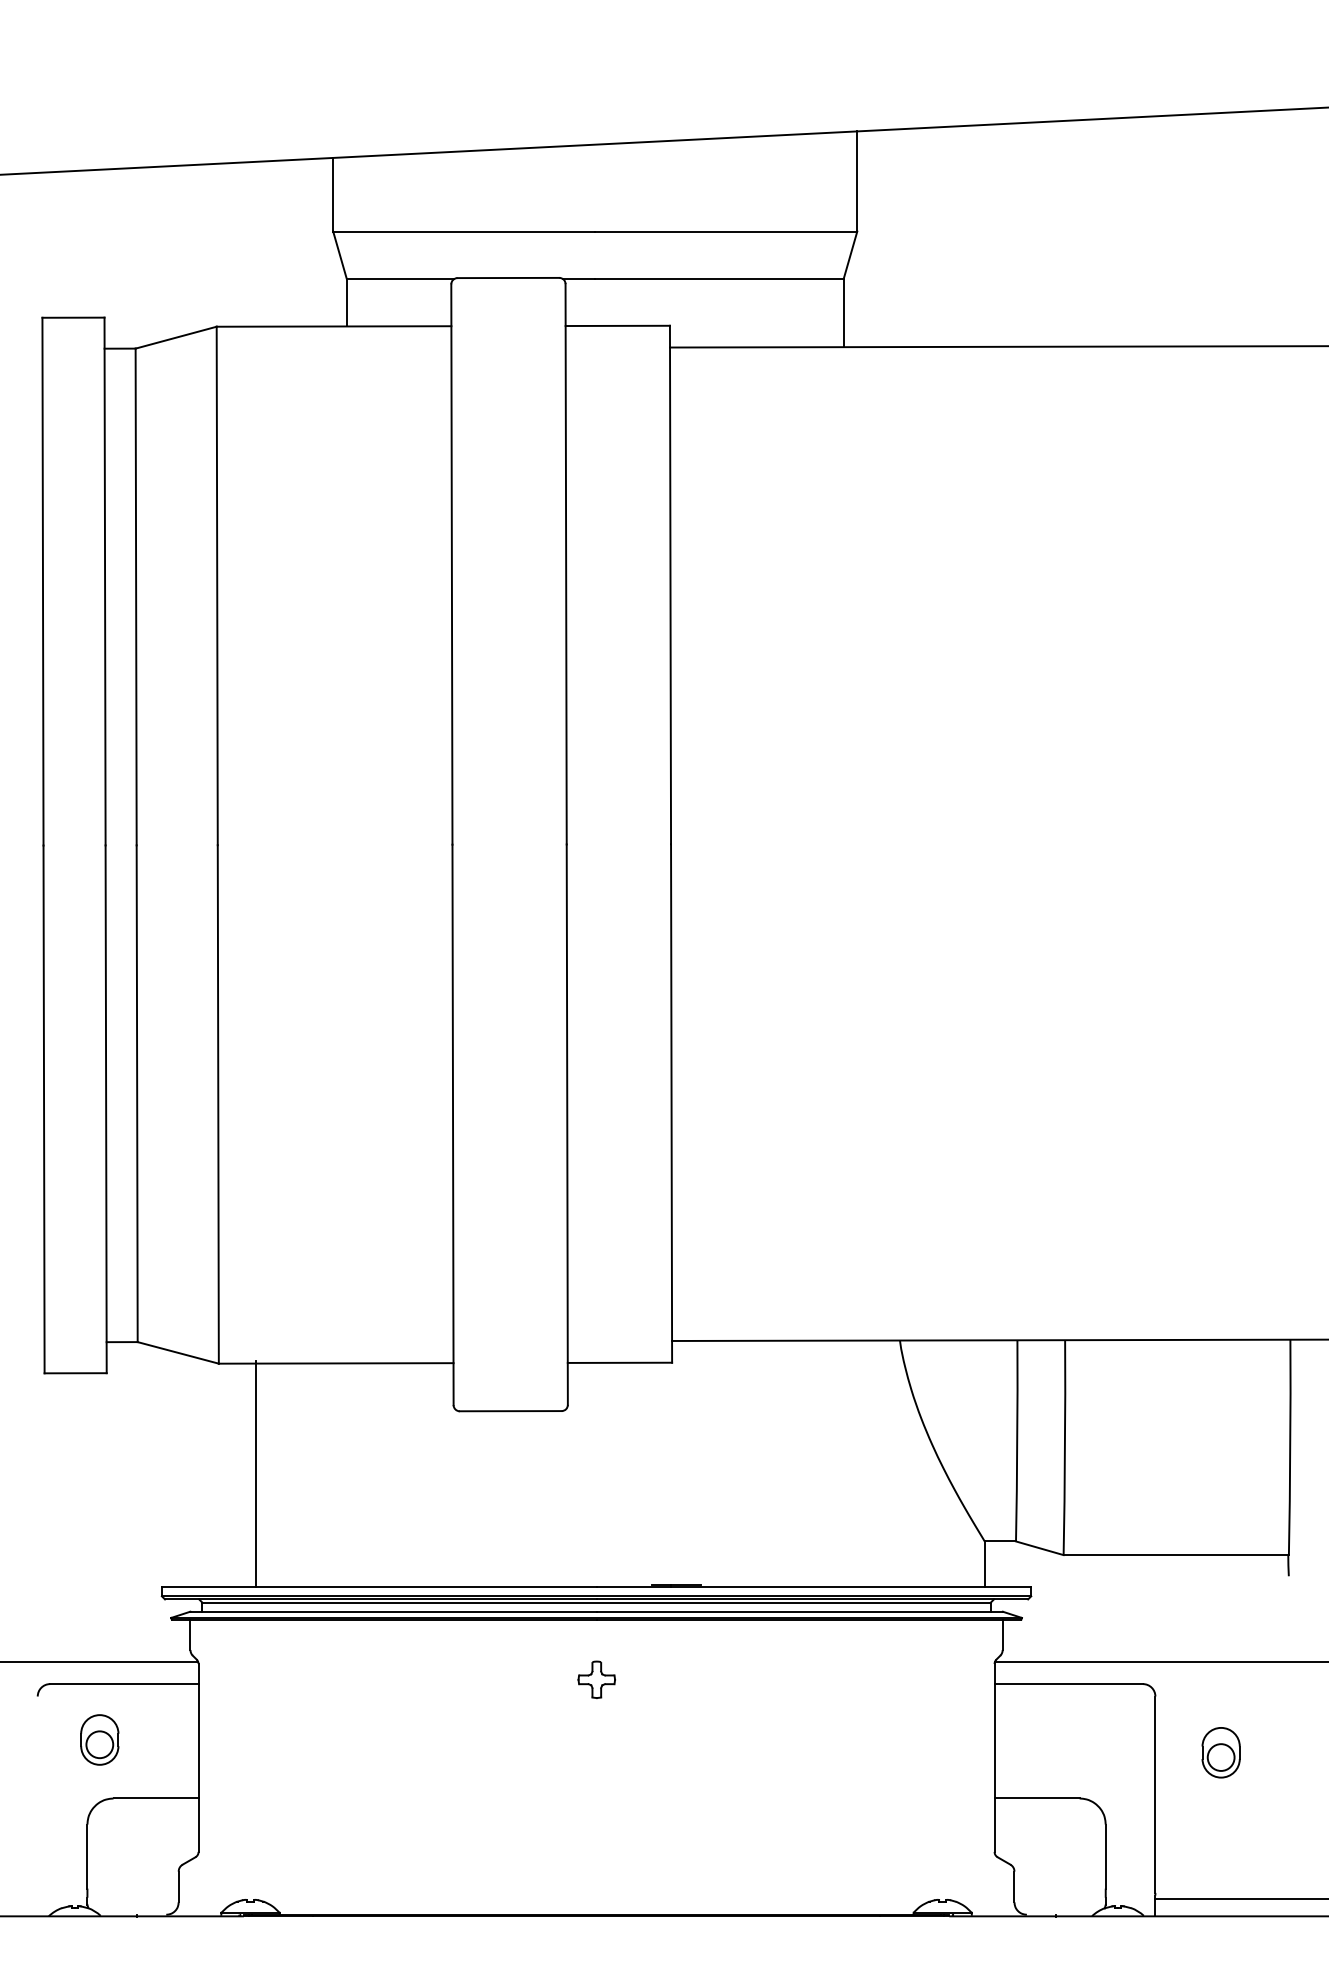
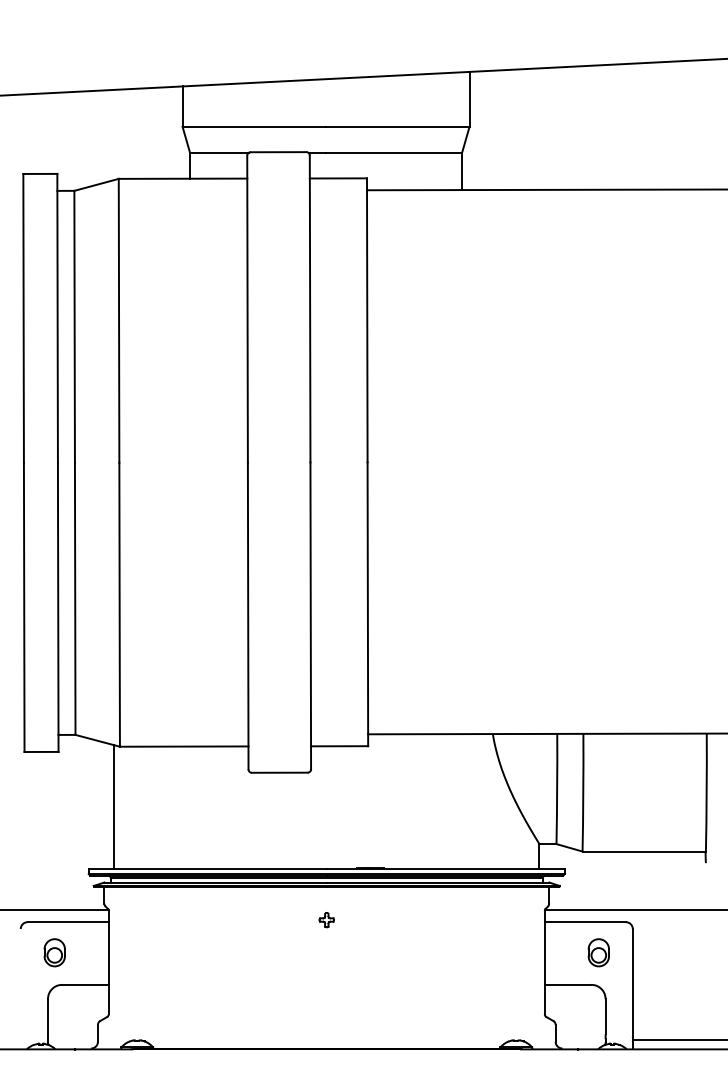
line: (256, 1474) -> (114, 807), moved
part: (596, 1681) -> (326, 920), size x0.71
part: (1220, 1752) -> (598, 952), moved

